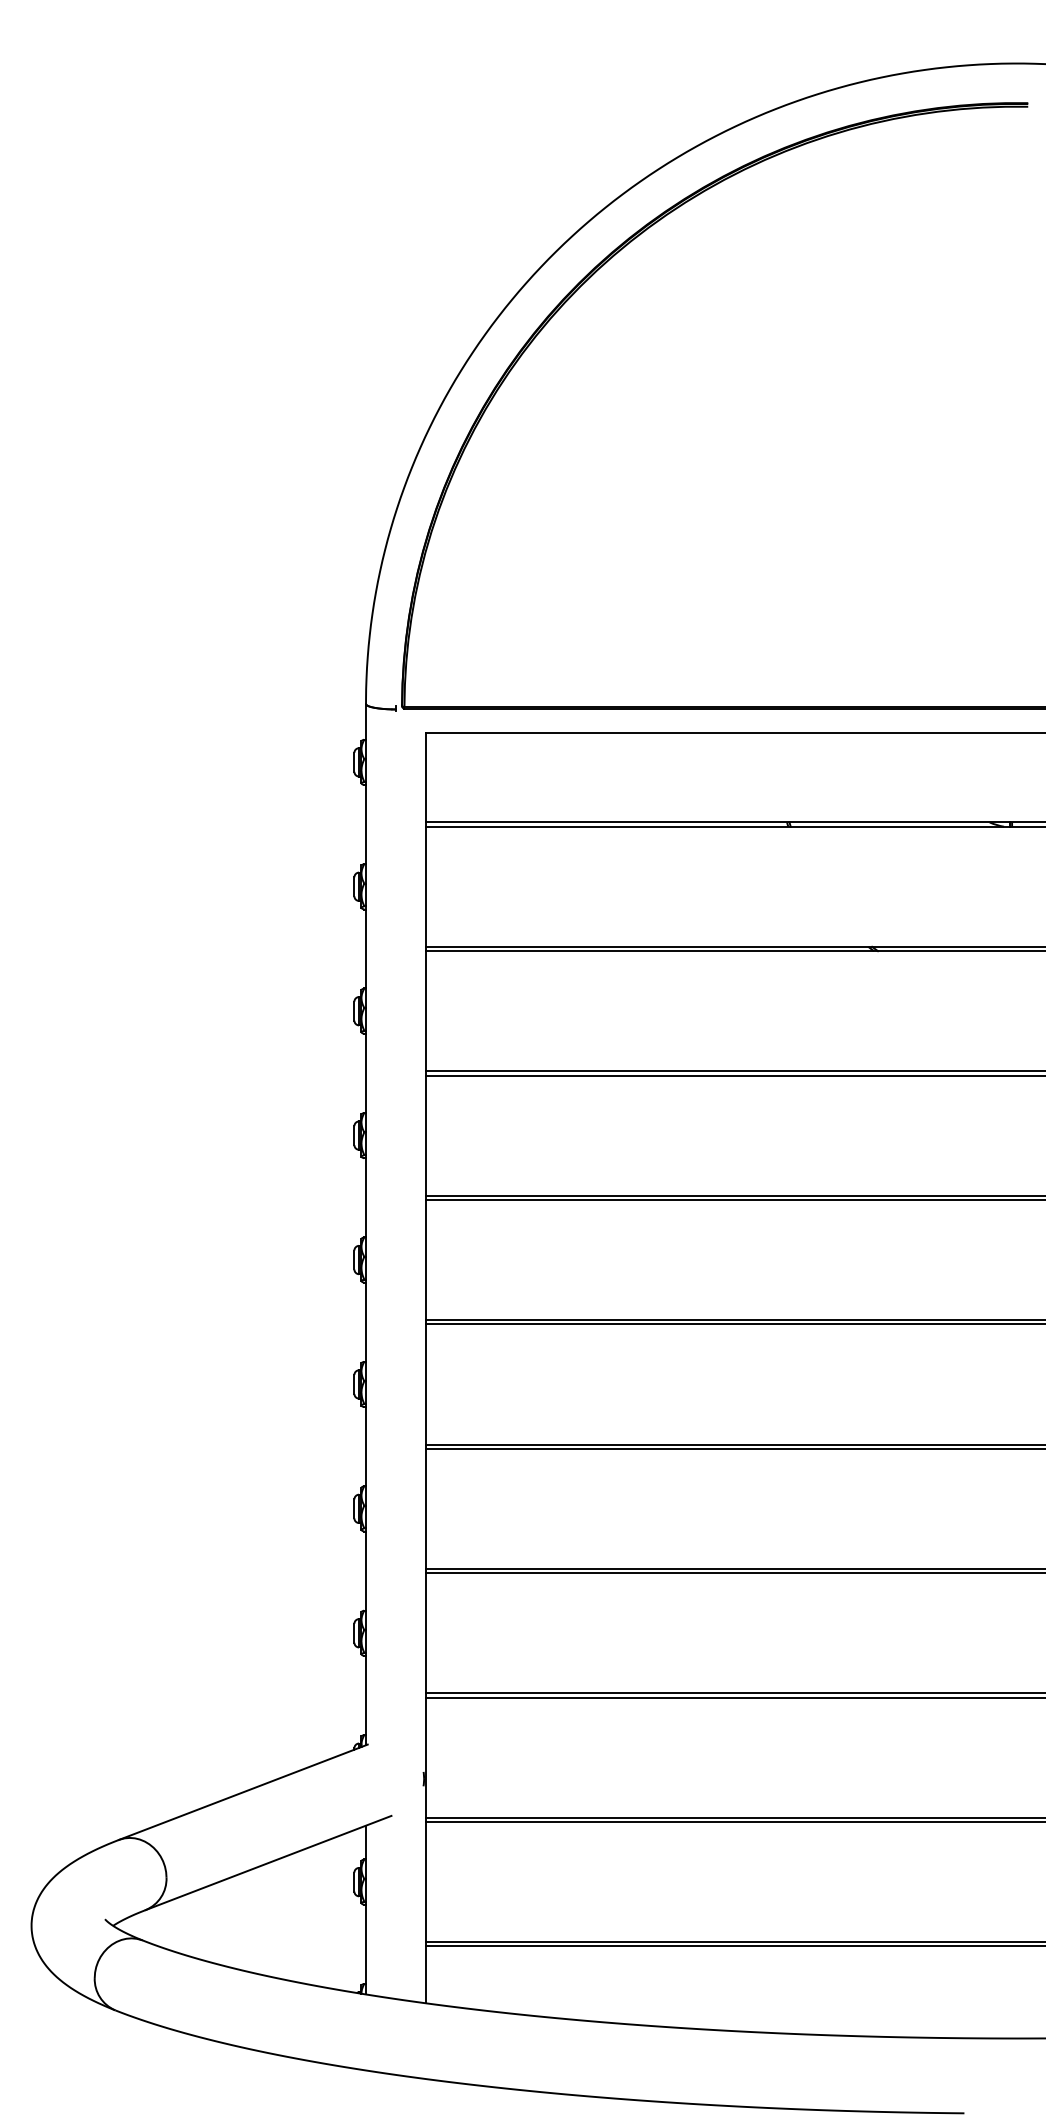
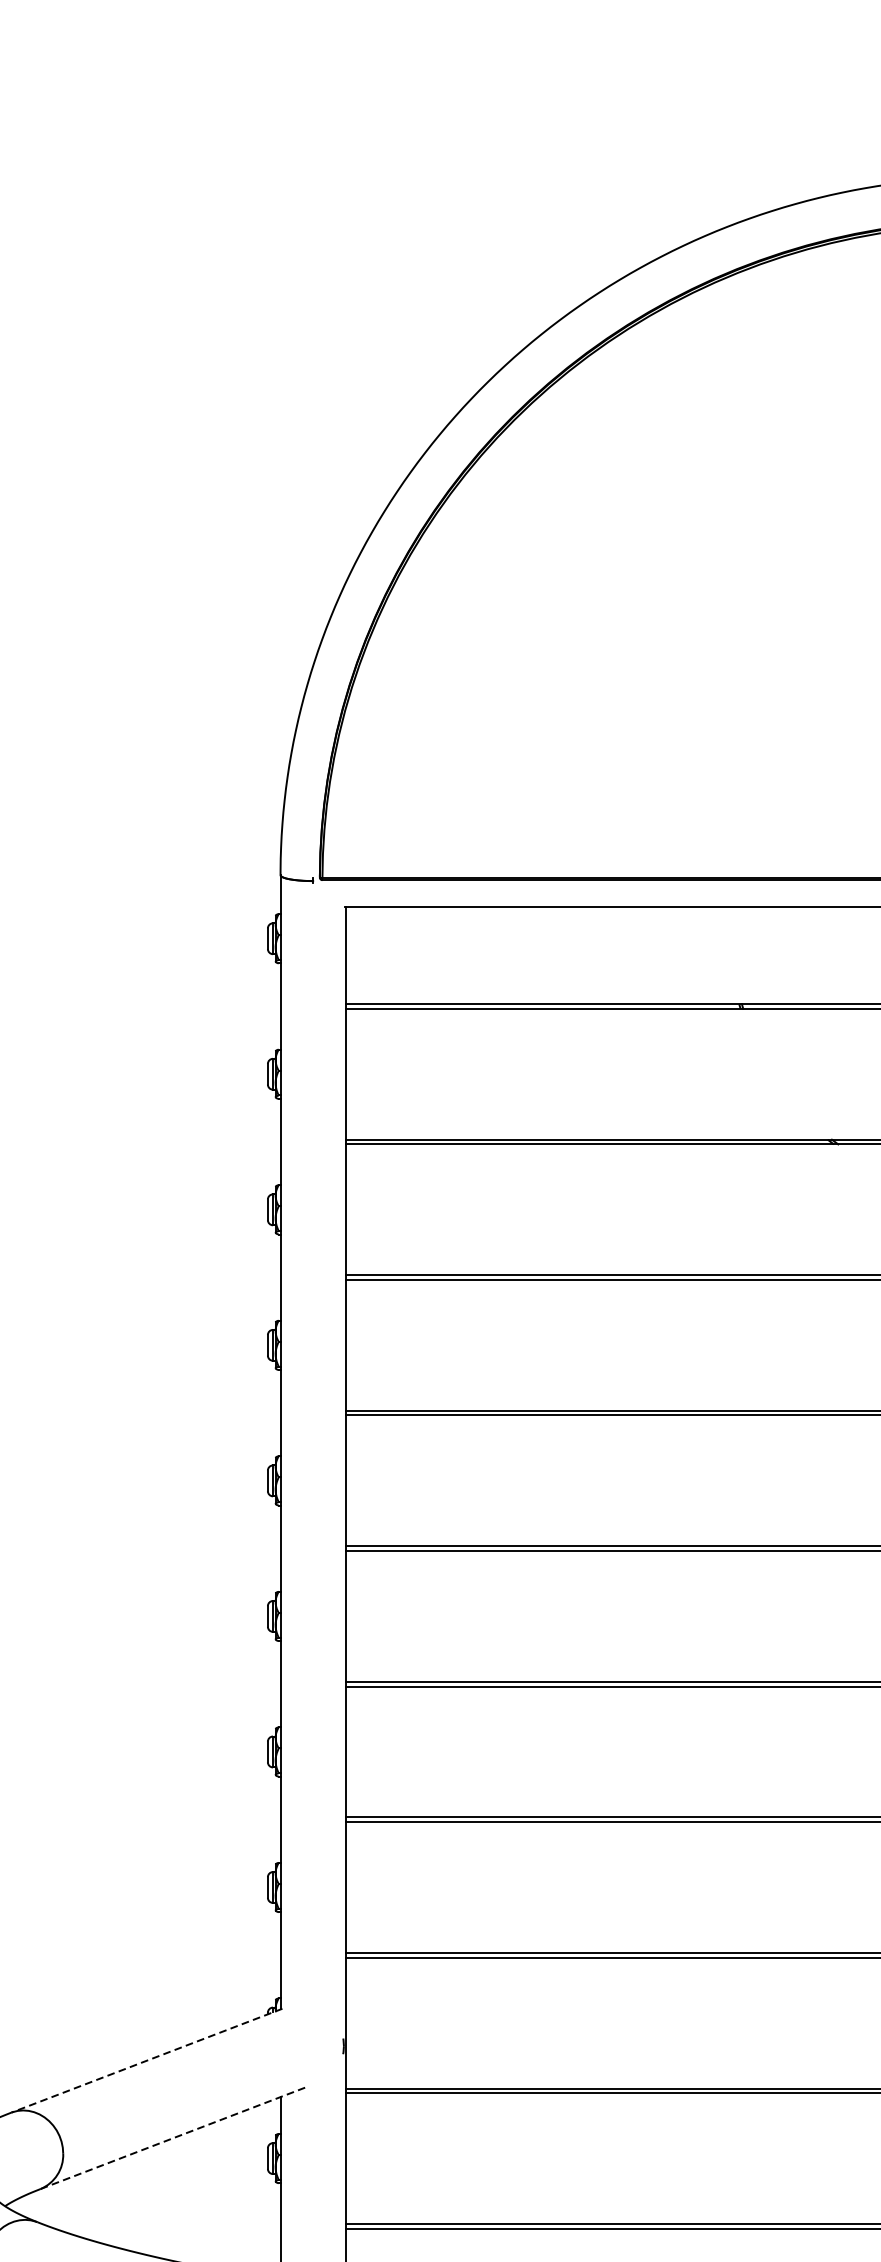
line: (242, 1792) -> (146, 2060), solid -> dashed
line: (268, 1862) -> (174, 2137), solid -> dashed

